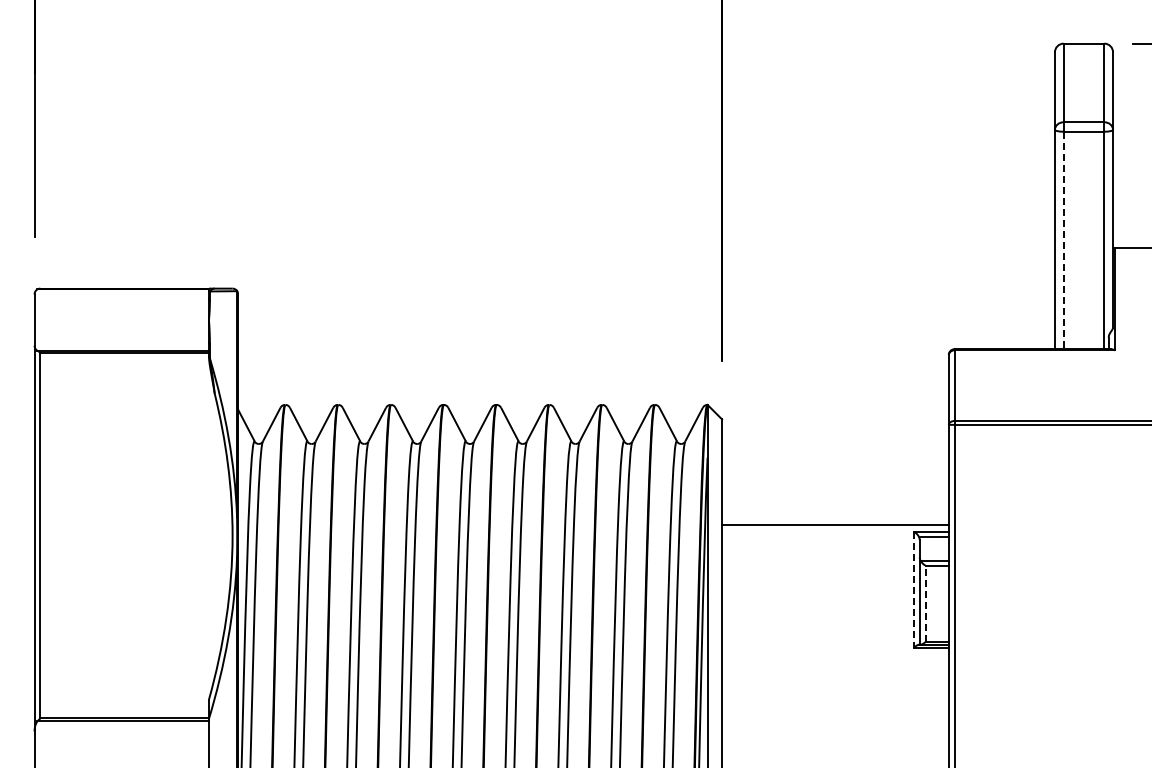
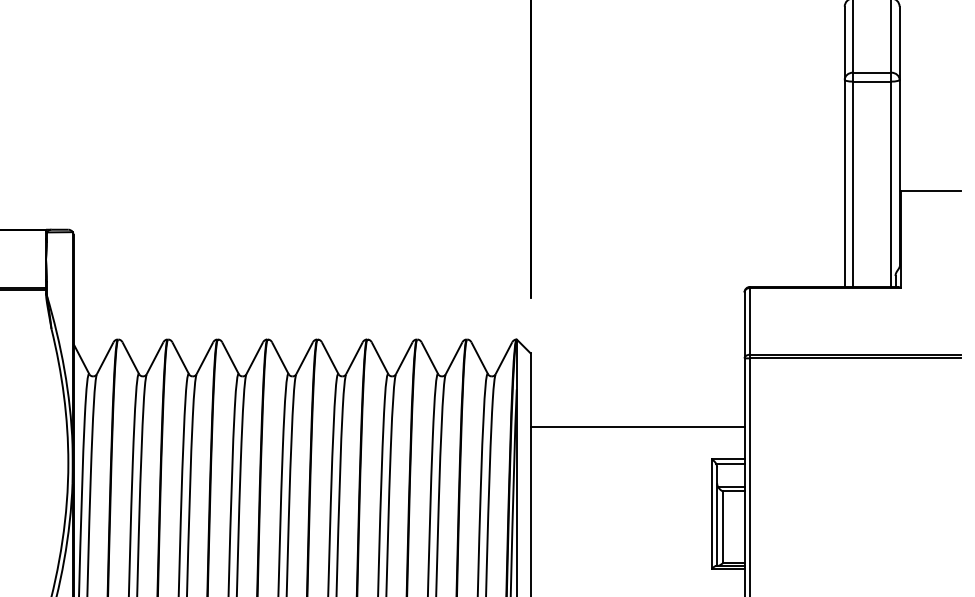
line: (1063, 240) -> (852, 184), dashed -> solid
line: (835, 524) -> (637, 426), moved
line: (913, 589) -> (711, 513), dashed -> solid
line: (925, 603) -> (722, 527), dashed -> solid

